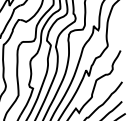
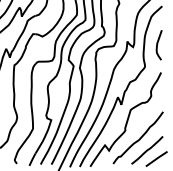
curve: (118, 28) -> (158, 44), added

